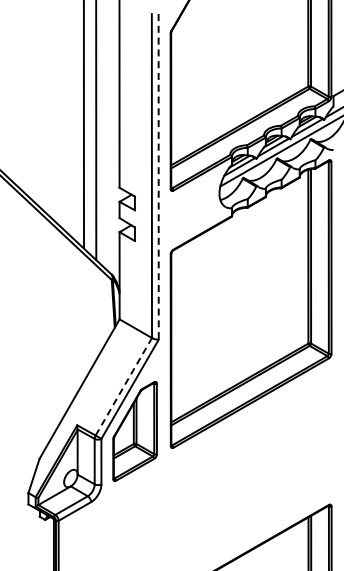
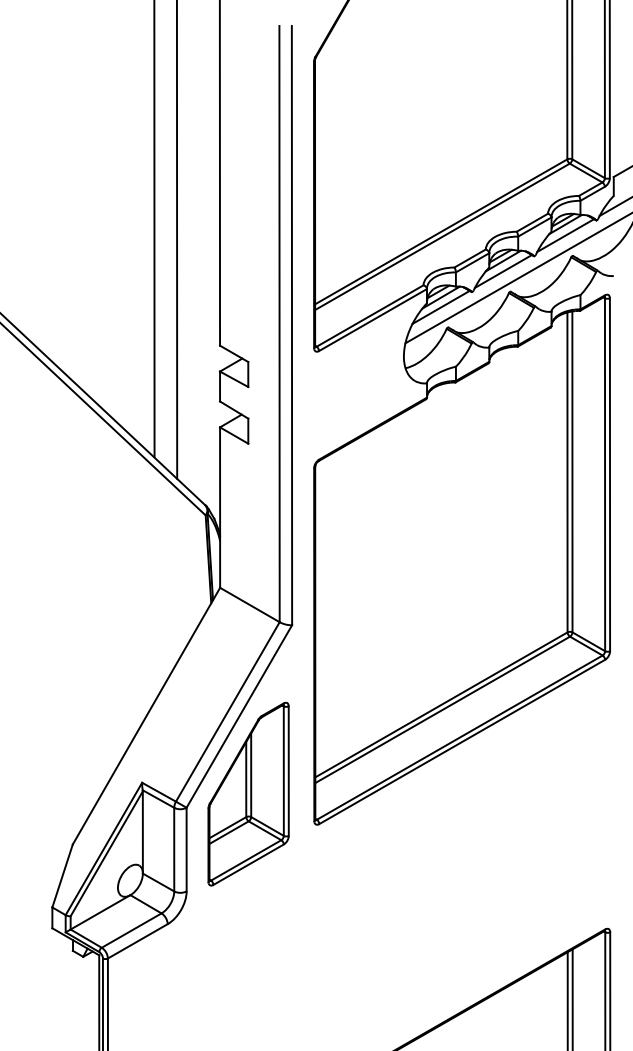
line: (158, 176) -> (291, 324), dashed -> solid
line: (124, 386) -> (229, 711), dashed -> solid

